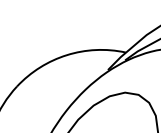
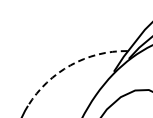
arc: (66, 55) -> (70, 65), solid -> dashed

